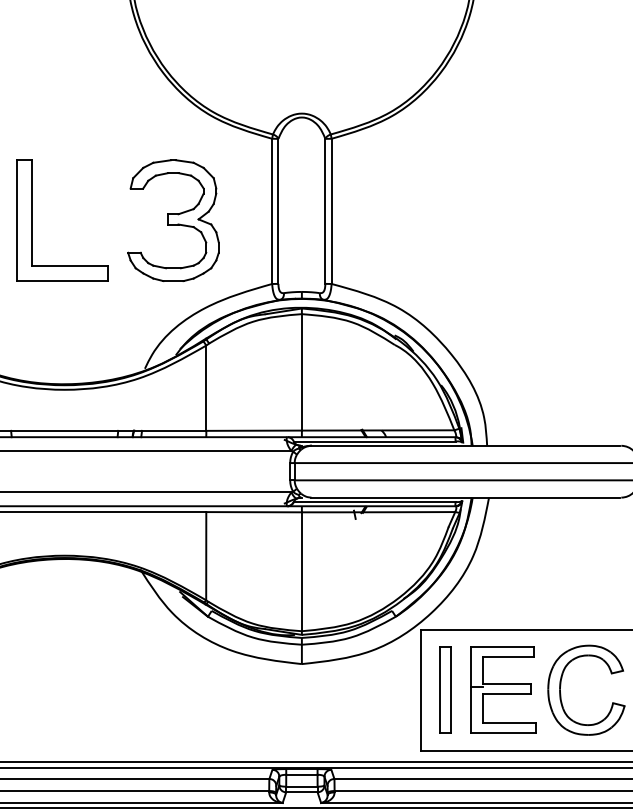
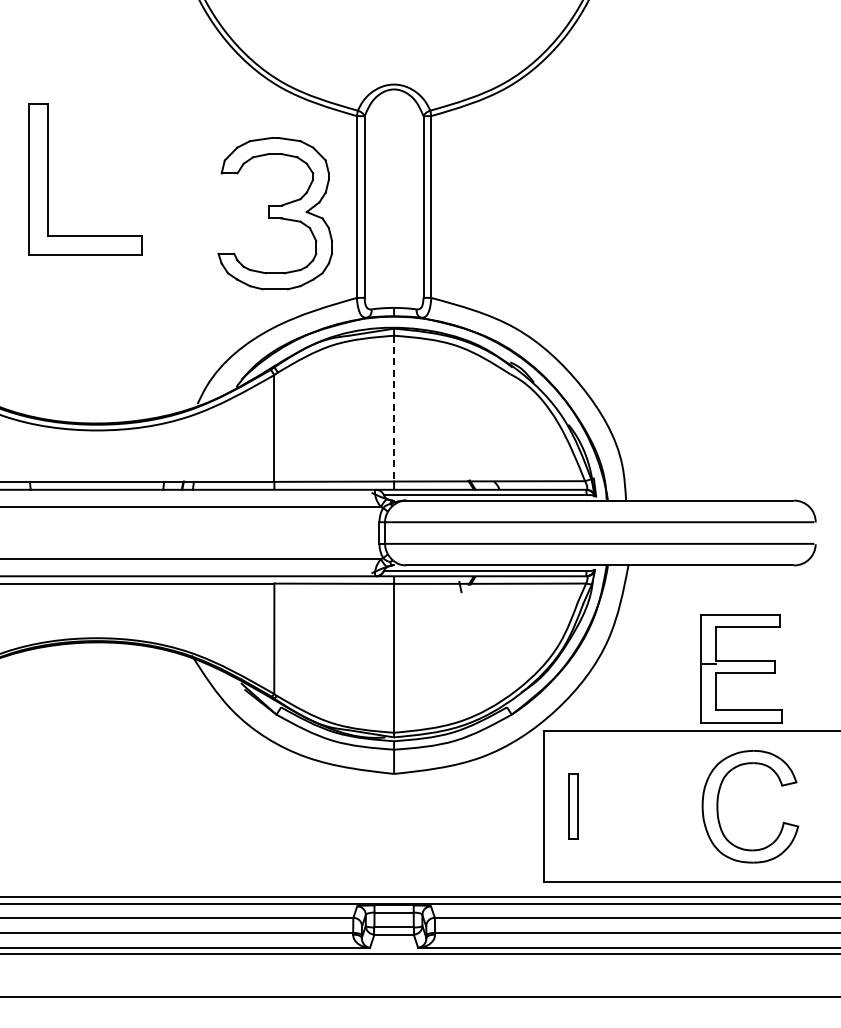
part: (33, 220) -> (48, 179), moved
part: (172, 220) -> (274, 213), moved
line: (302, 372) -> (394, 408), solid -> dashed
part: (445, 690) -> (573, 806), size x0.6
part: (503, 690) -> (741, 668), moved

